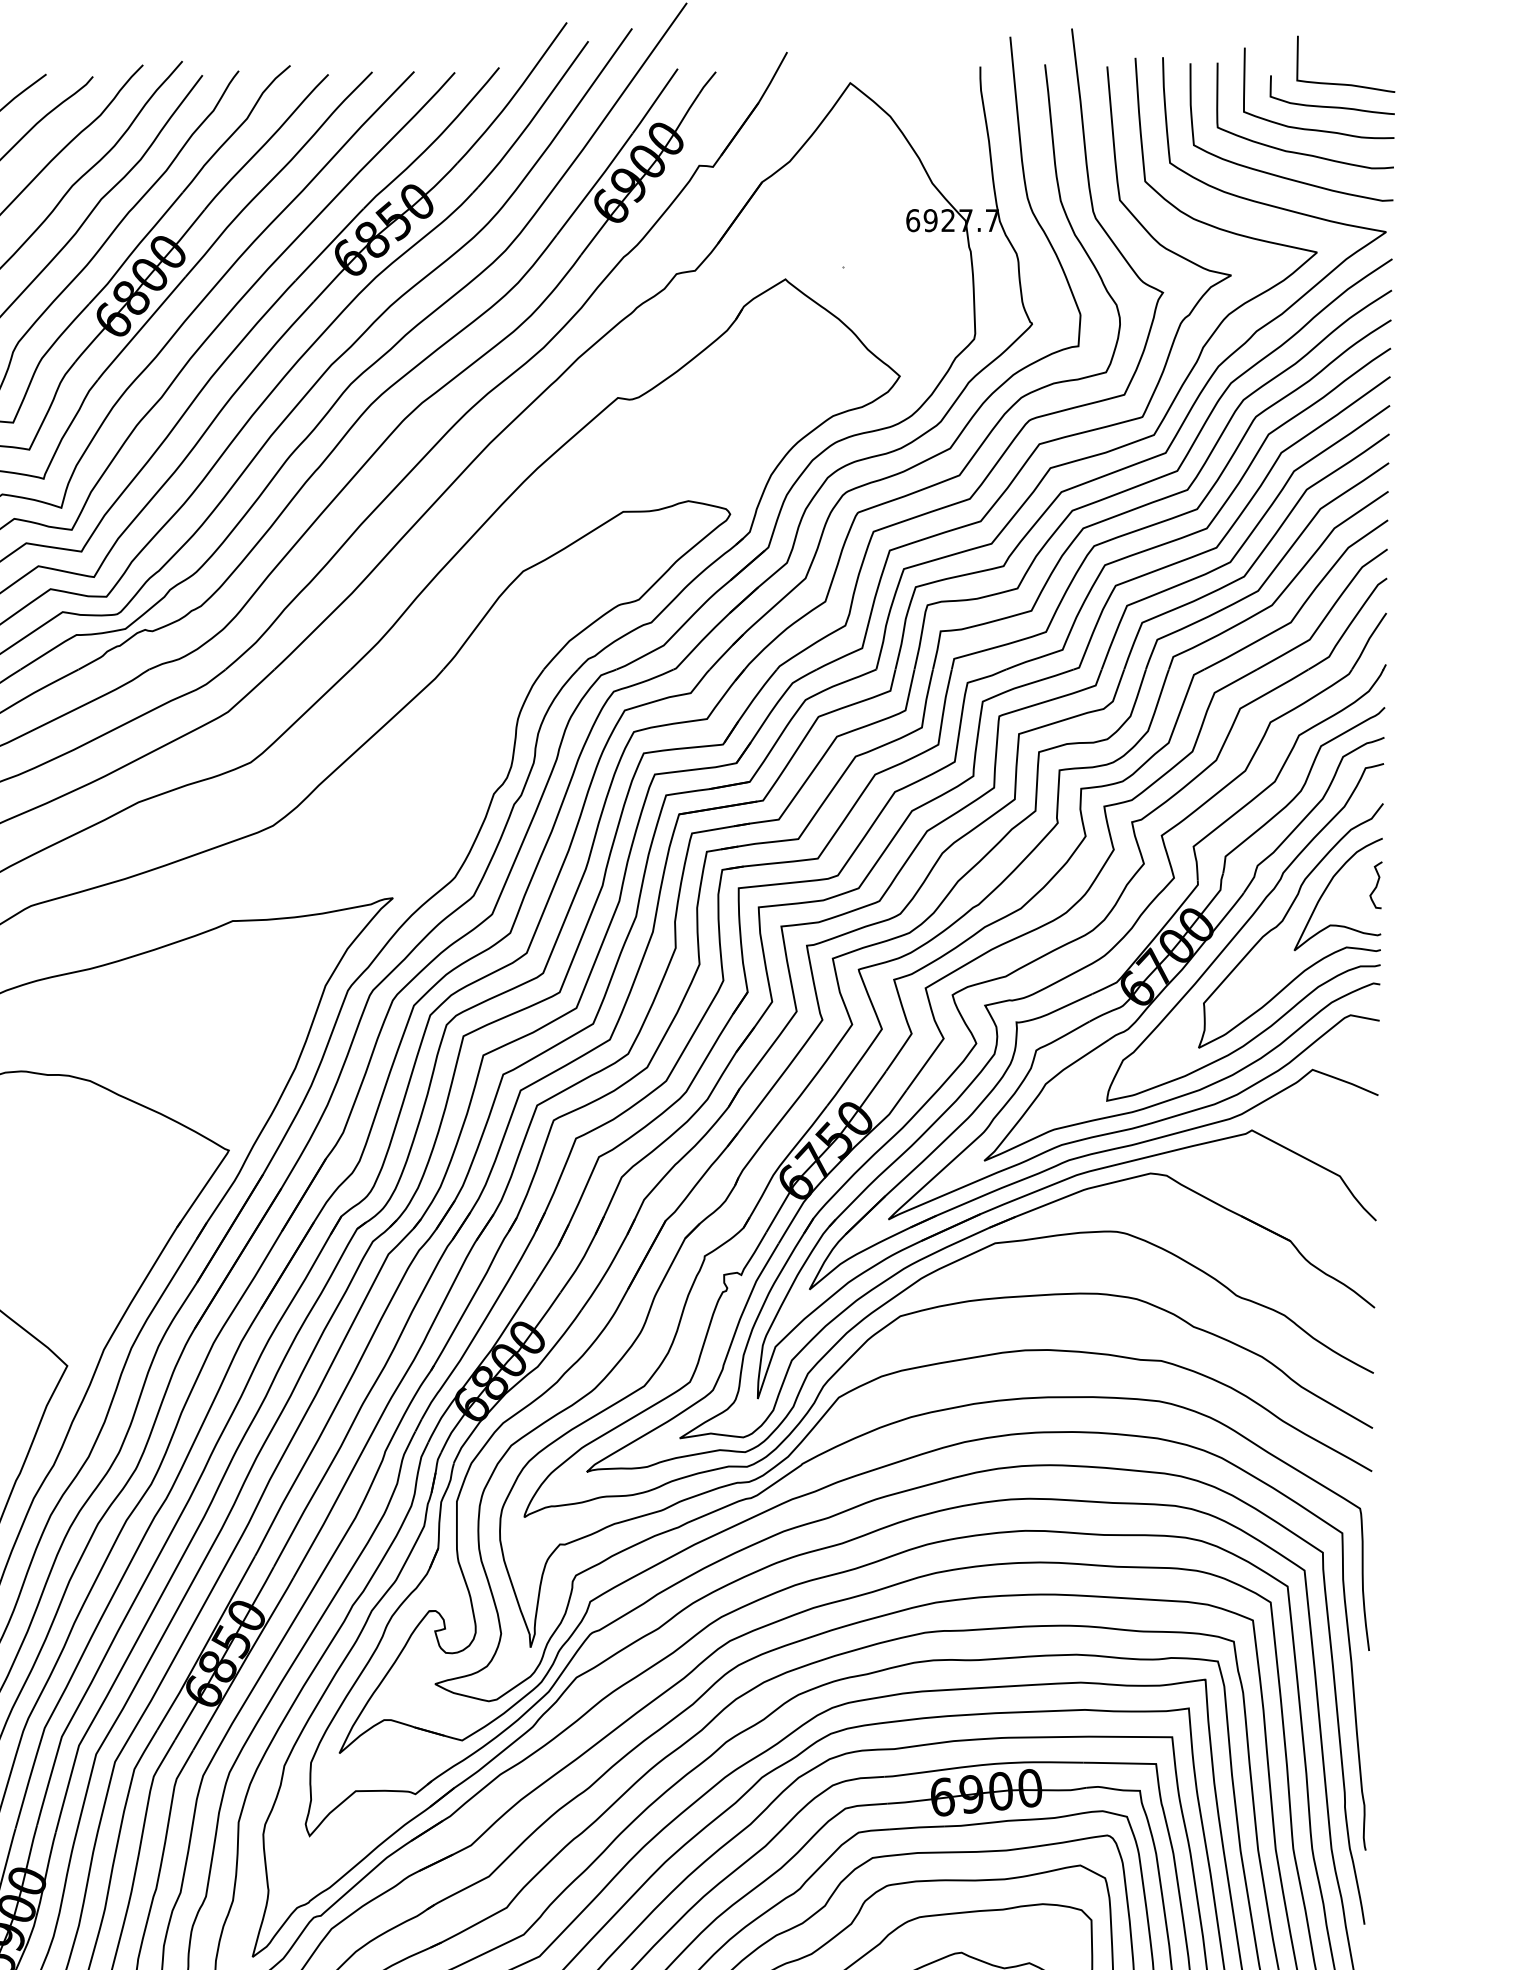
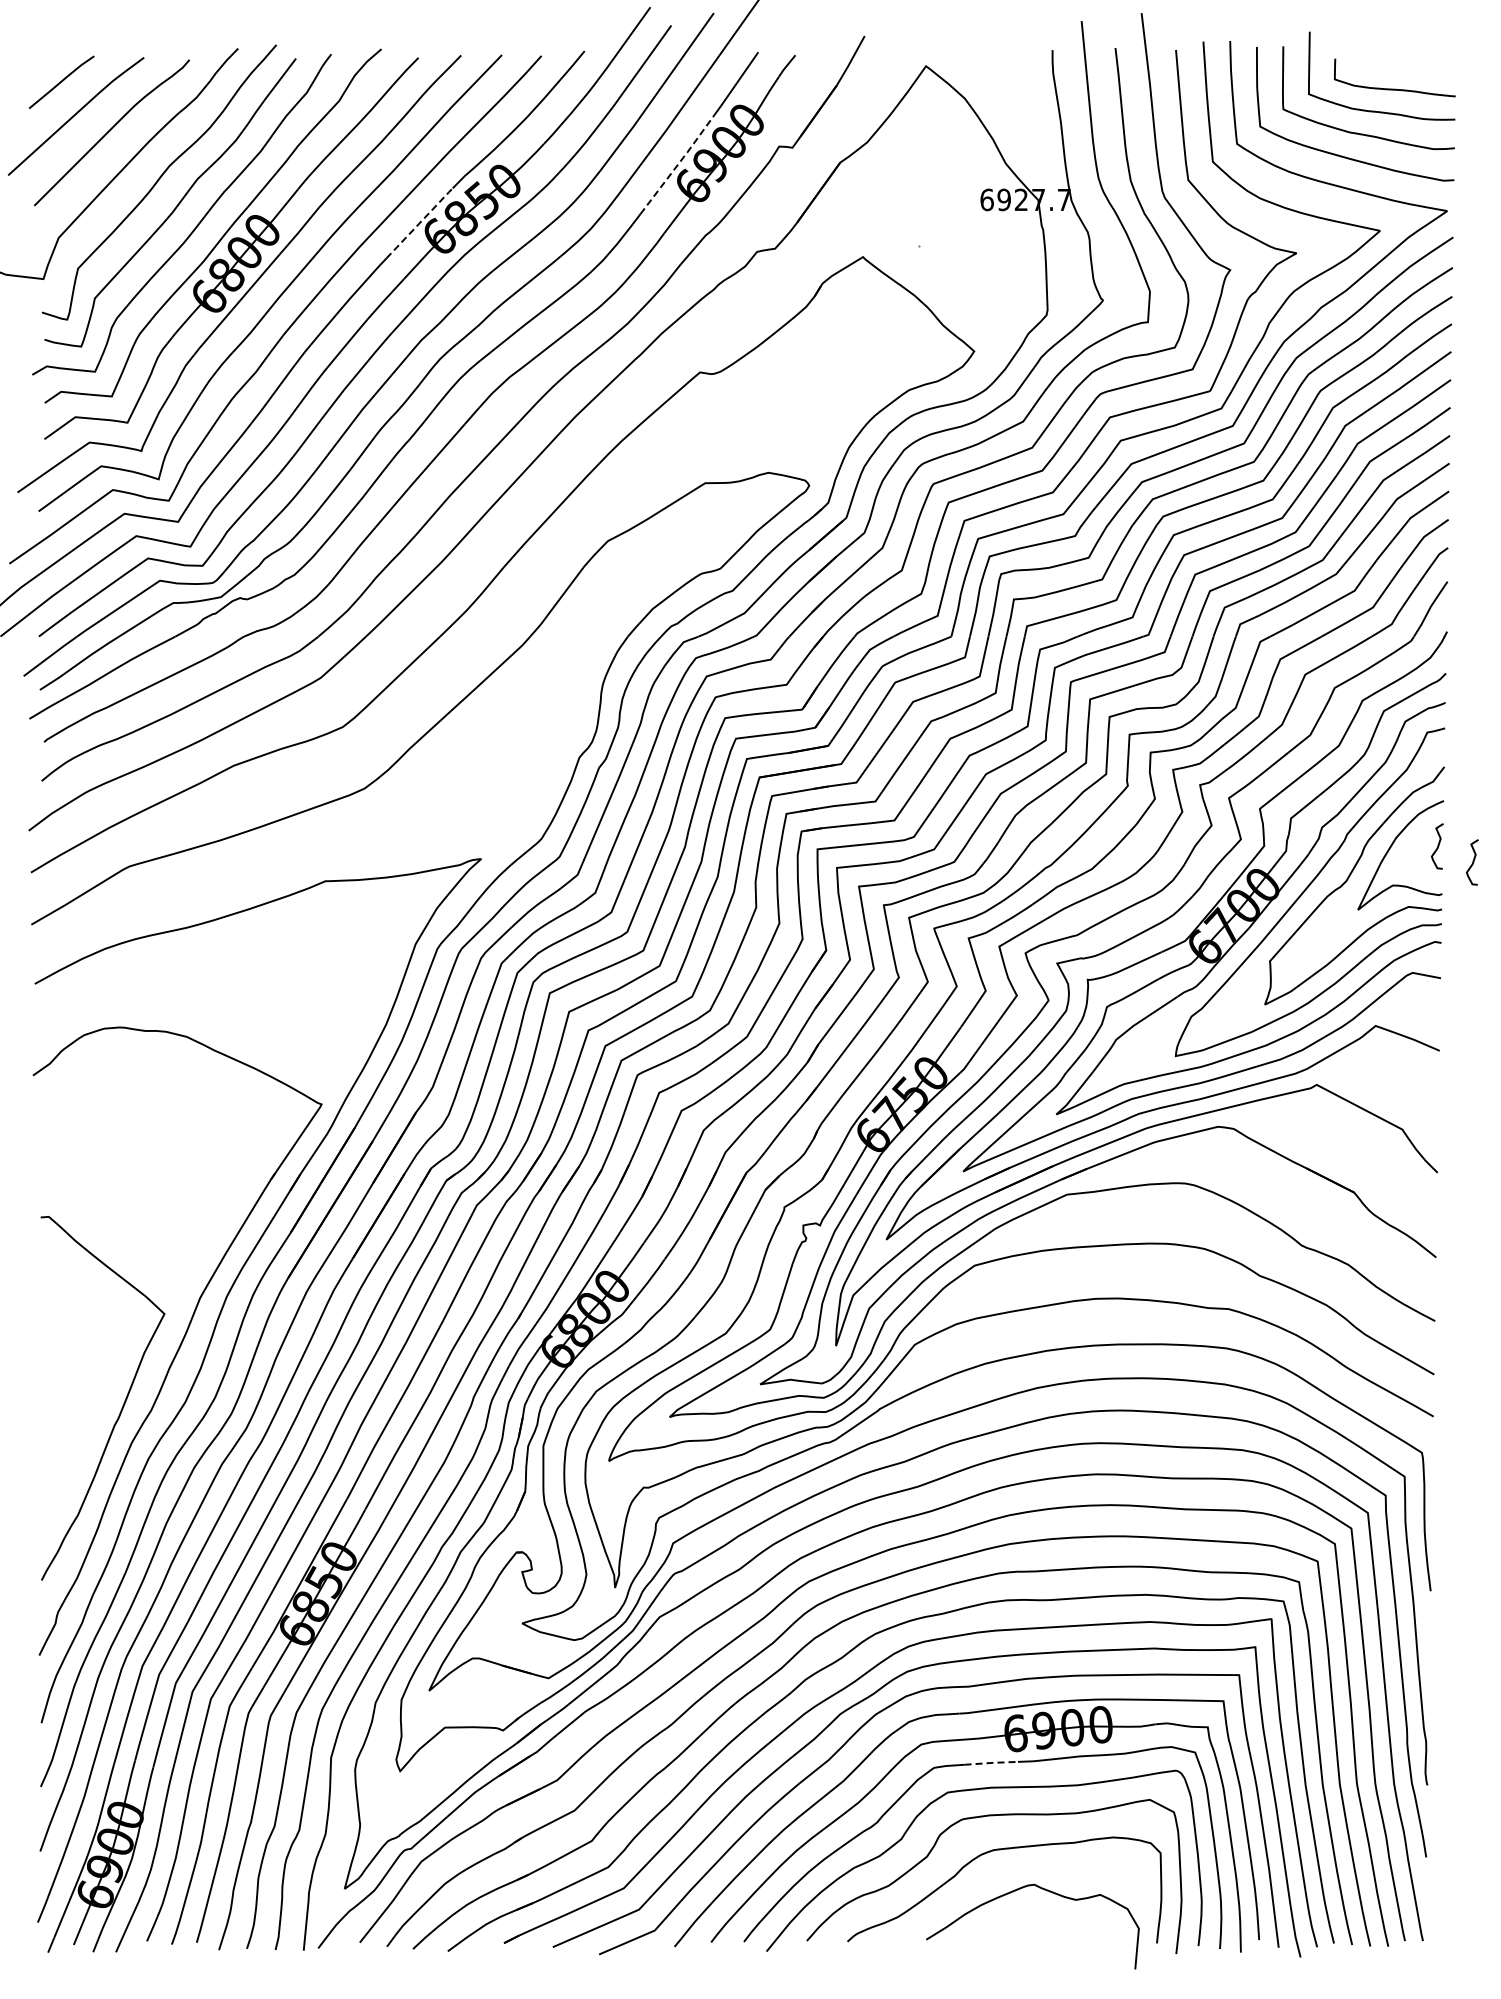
curve: (1345, 83) -> (1407, 66), removed
line: (595, 183) -> (678, 163), solid -> dashed
line: (330, 243) -> (420, 222), solid -> dashed
curve: (1412, 901) -> (1472, 862), added
line: (918, 1827) -> (992, 1762), solid -> dashed

